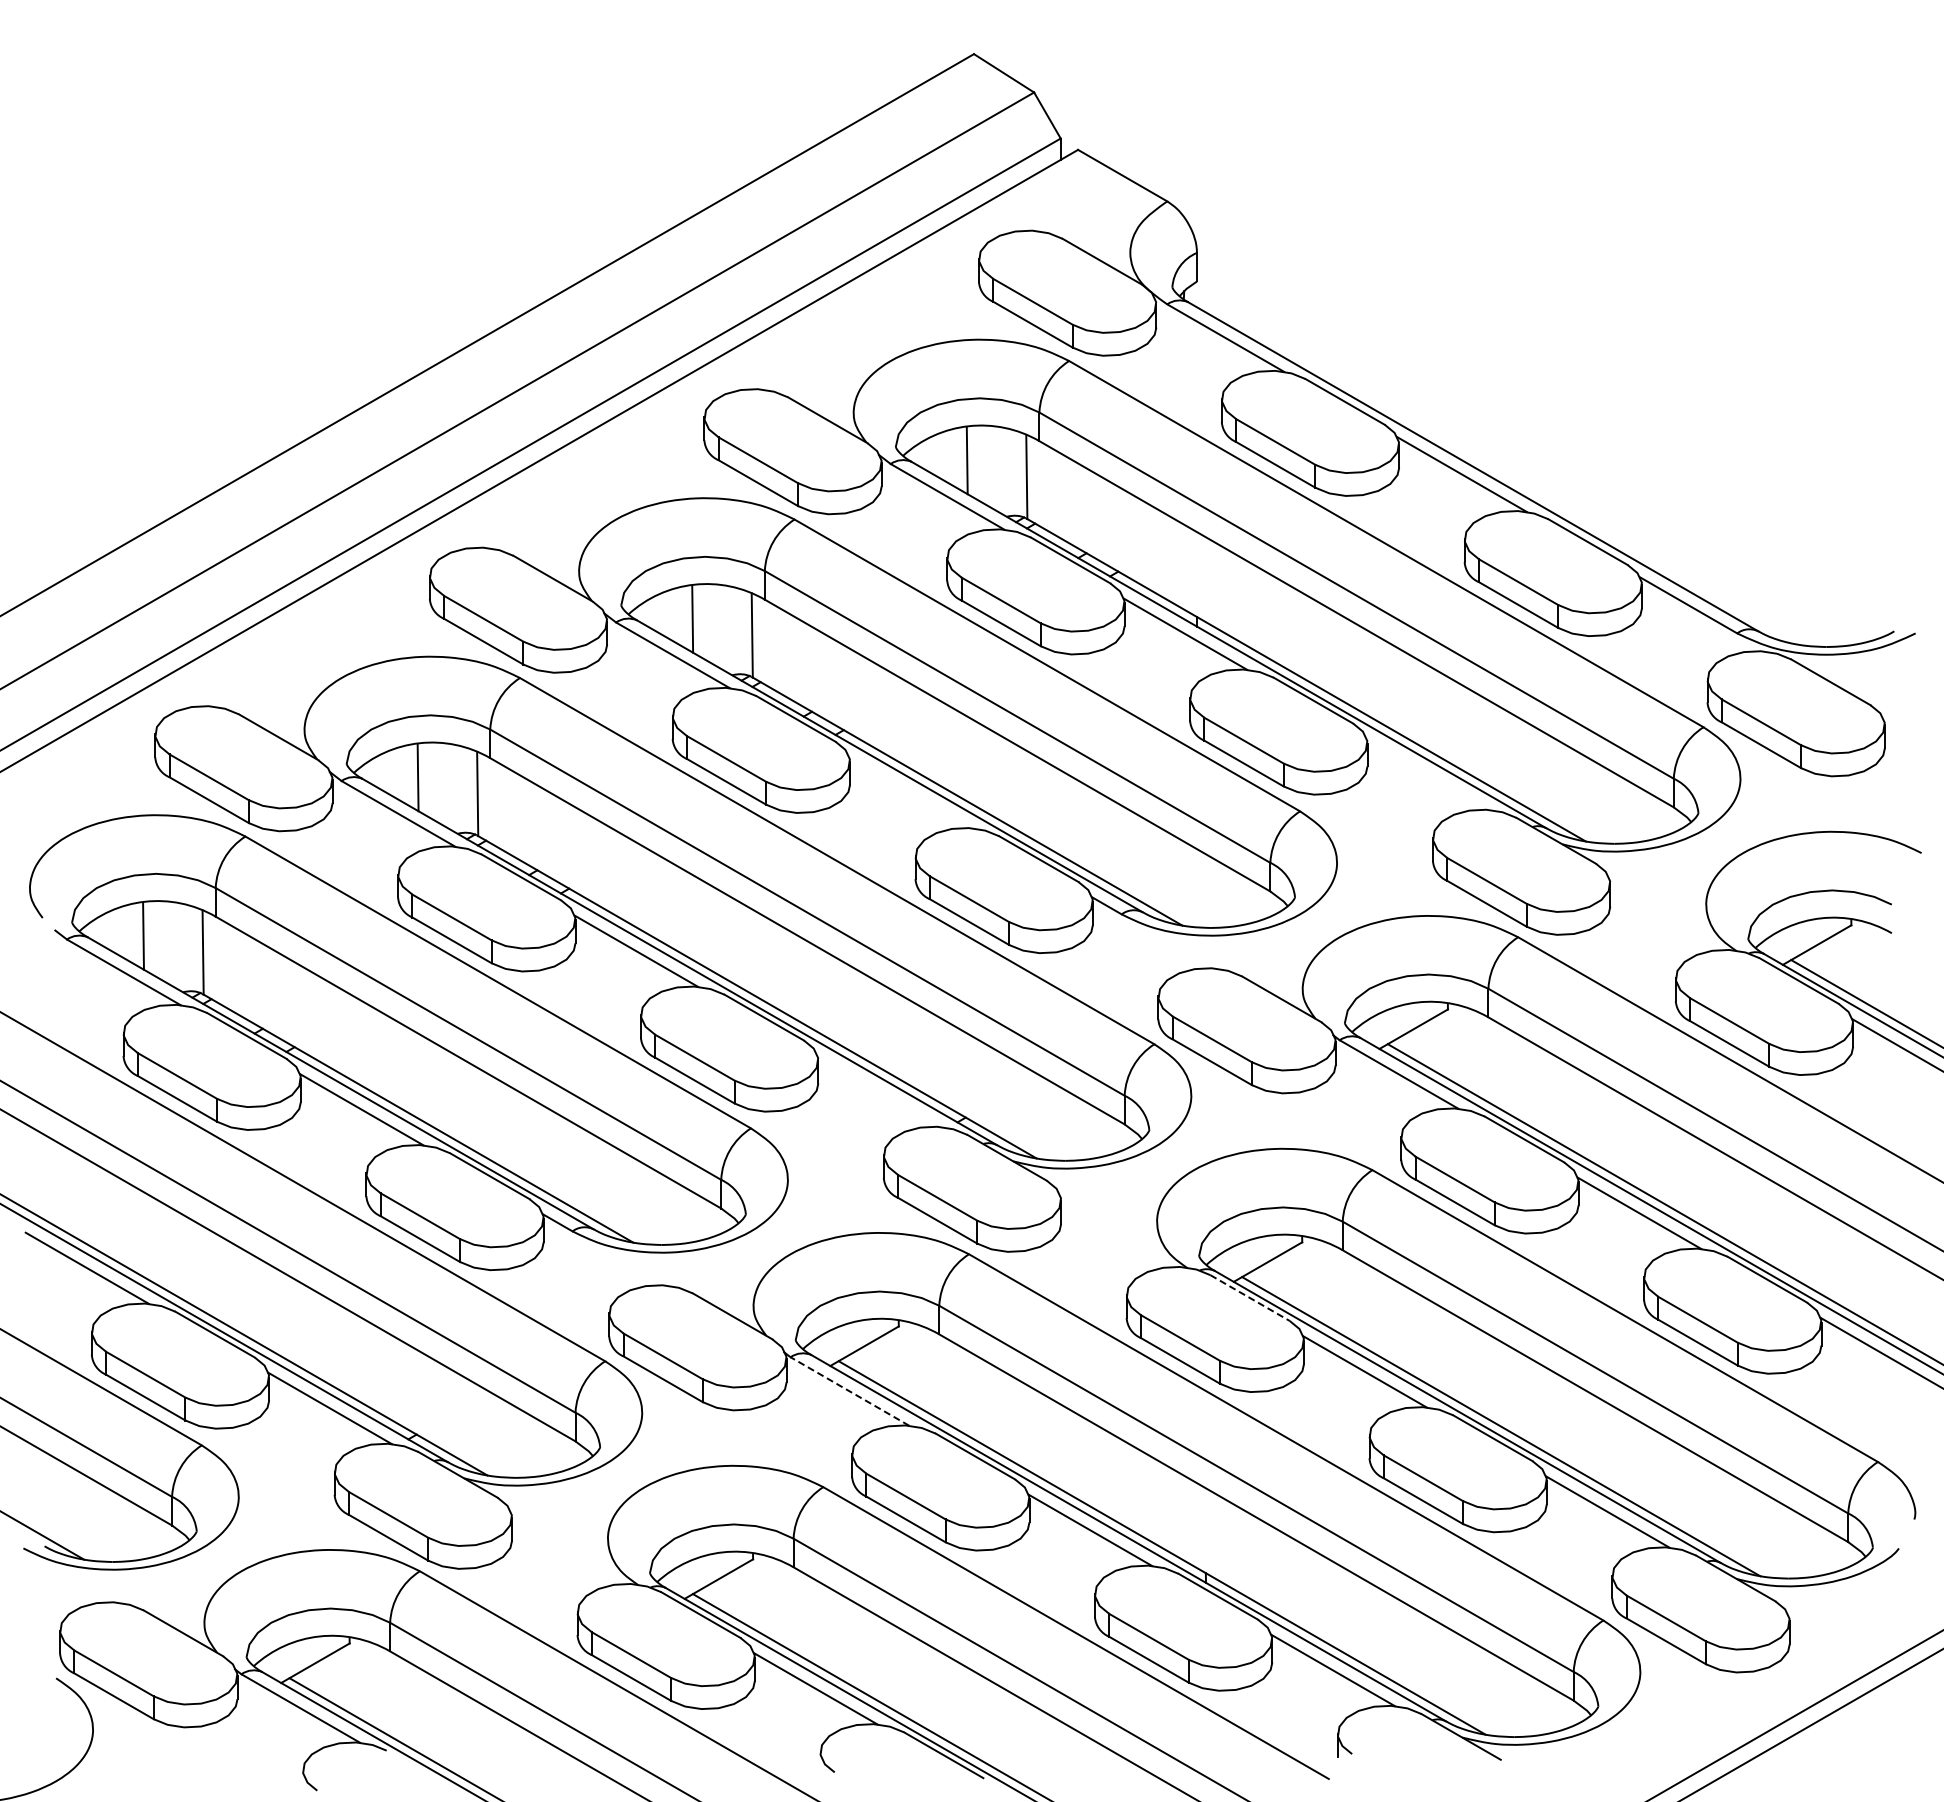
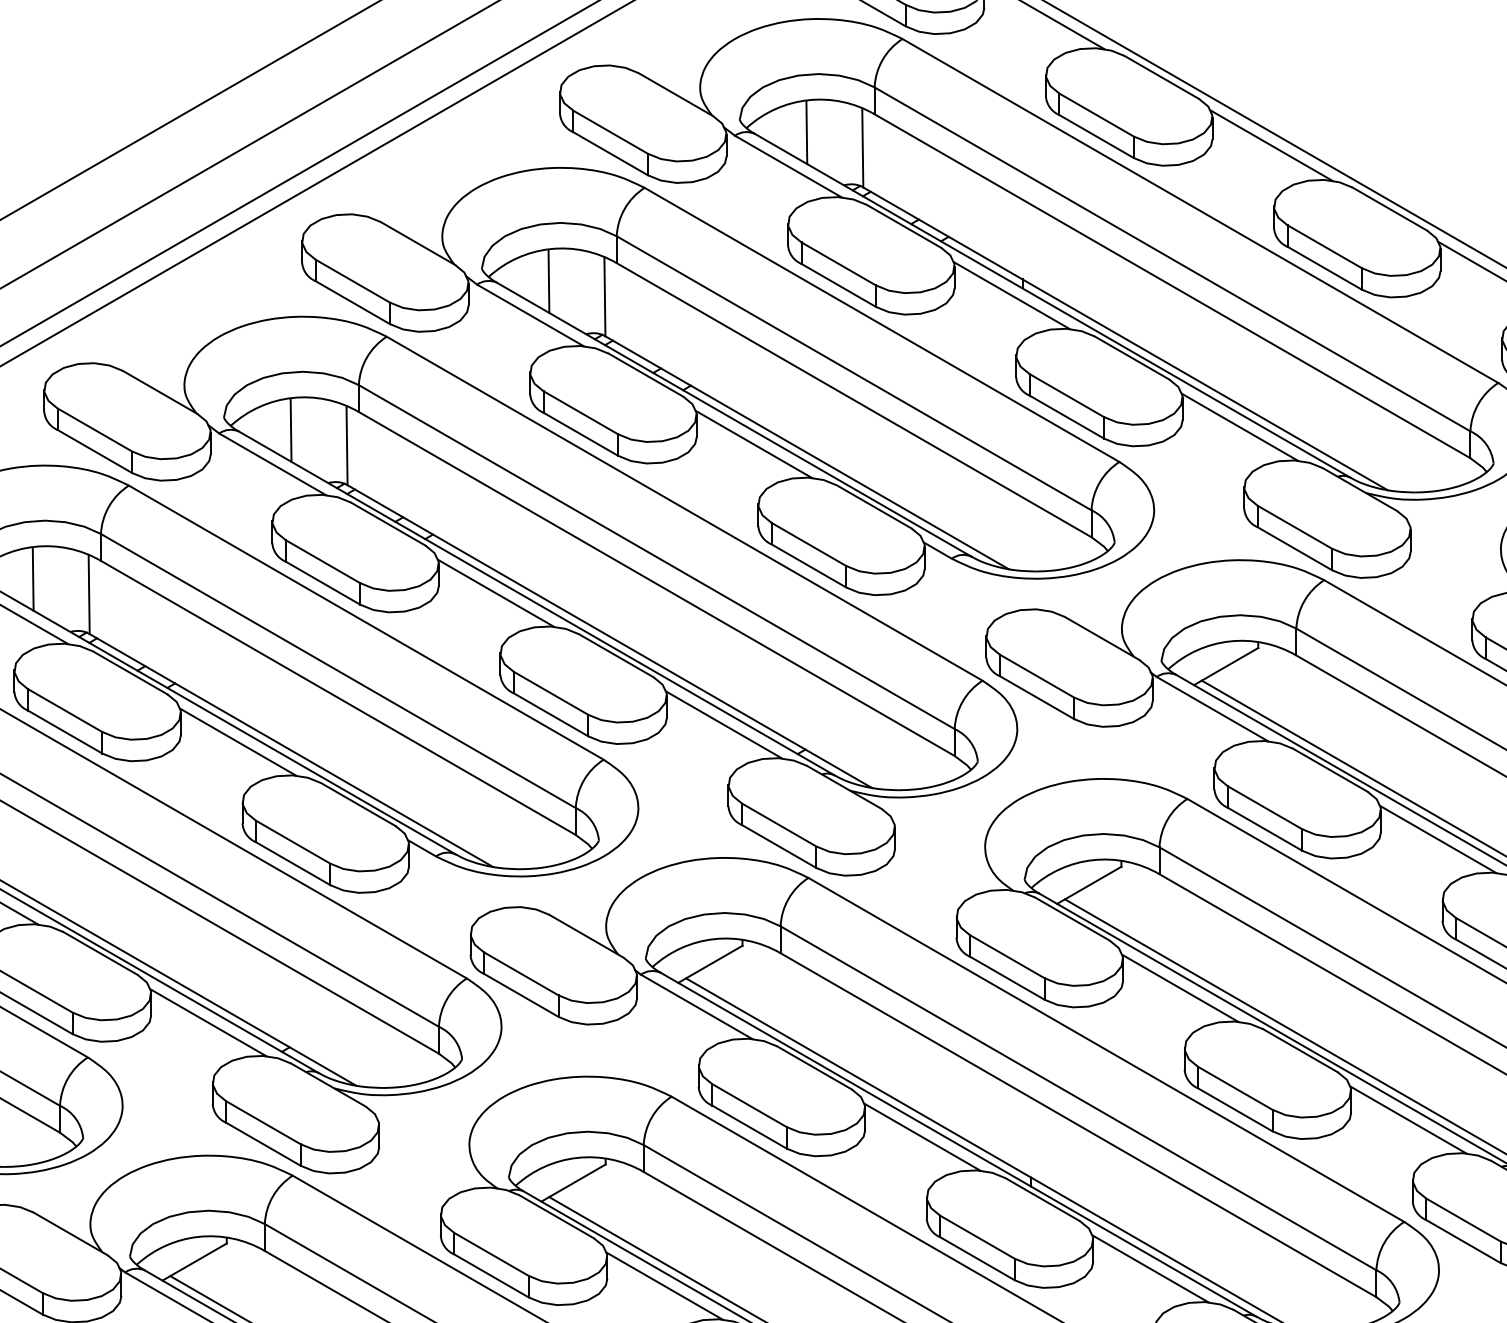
line: (1428, 774) -> (1240, 427), added
line: (910, 792) -> (753, 444), added
line: (878, 1091) -> (723, 725), added
line: (1250, 1298) -> (1072, 919), dashed -> solid
line: (849, 1391) -> (696, 1006), dashed -> solid

